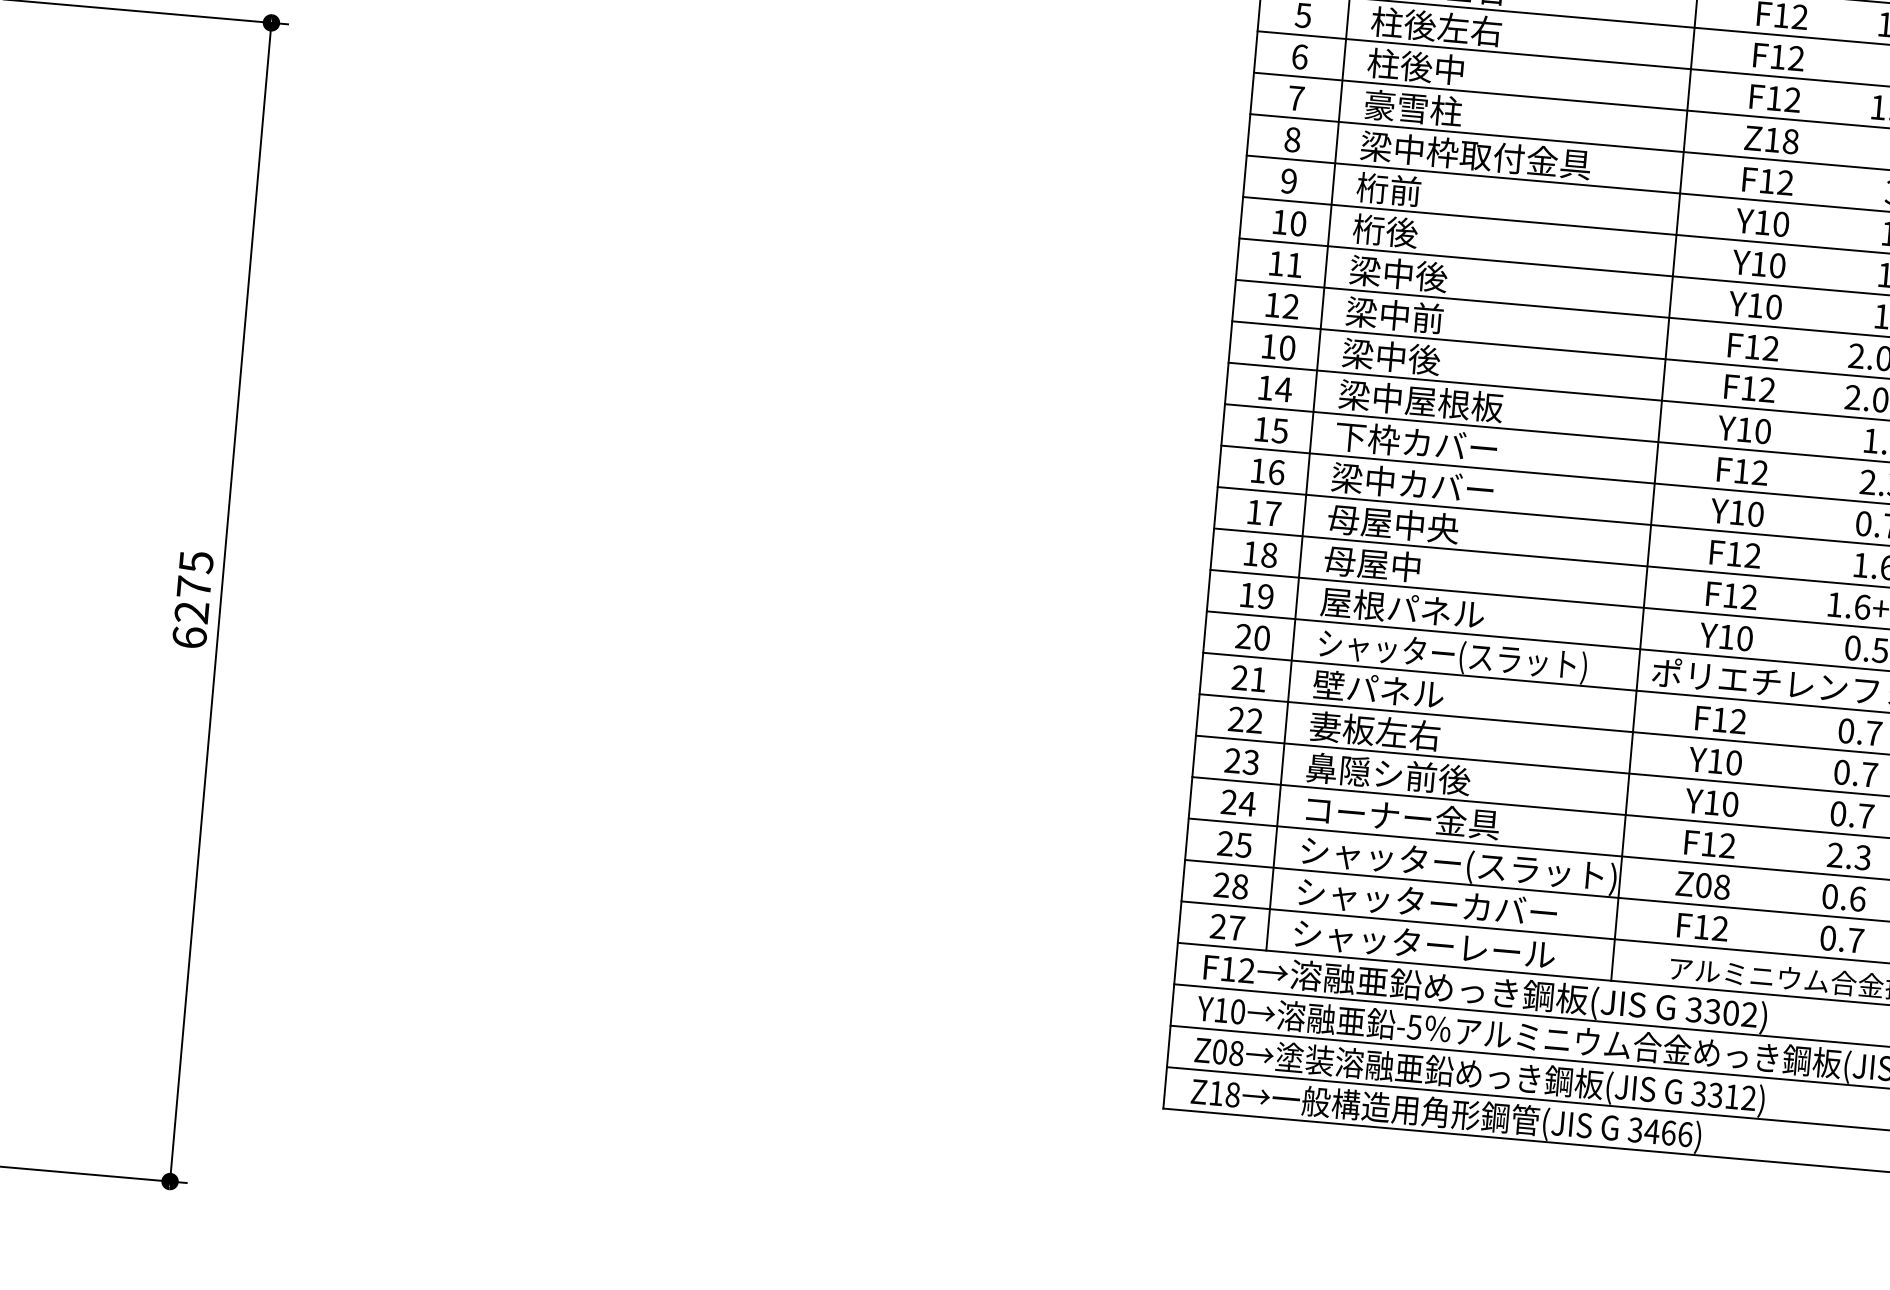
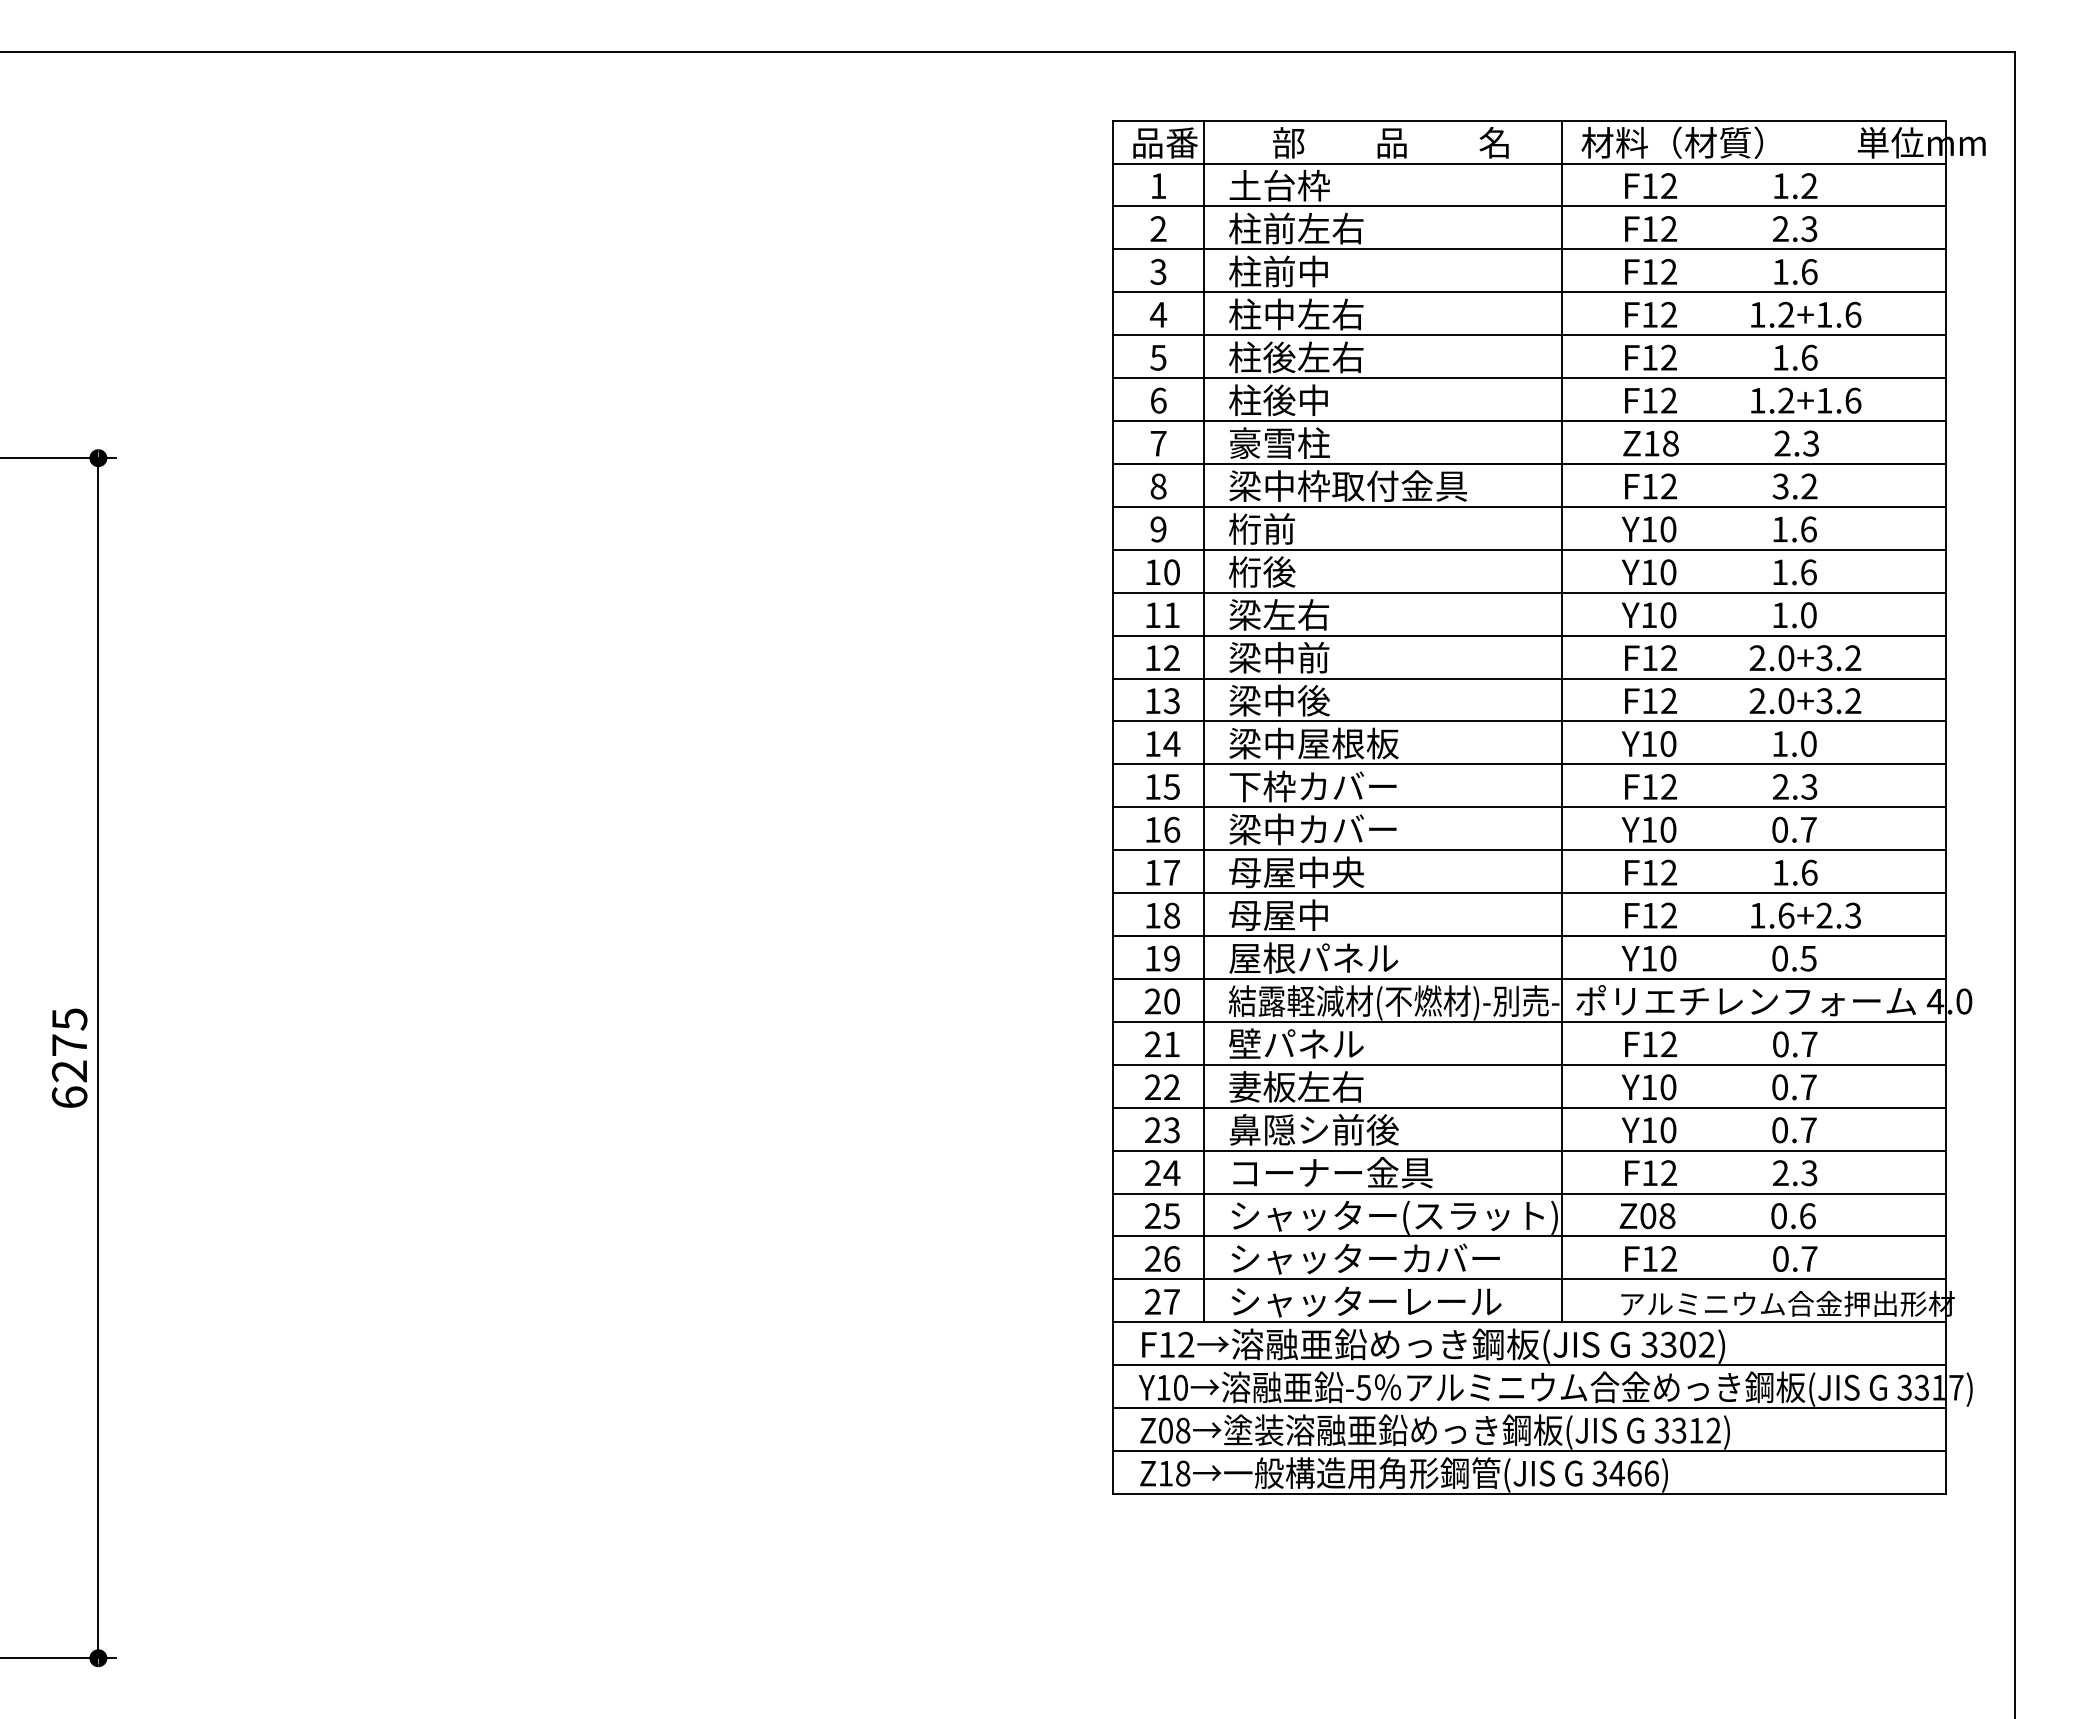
text: (1415, 275) -> (1296, 614), 梁中後 -> 梁左右
text: (1286, 348) -> (1171, 701), 10 -> 13
text: (1475, 657) -> (1393, 1002), シャッター(スラット) -> 結露軽減材(不燃材)-別売-
text: (1240, 886) -> (1172, 1258), 28 -> 26

